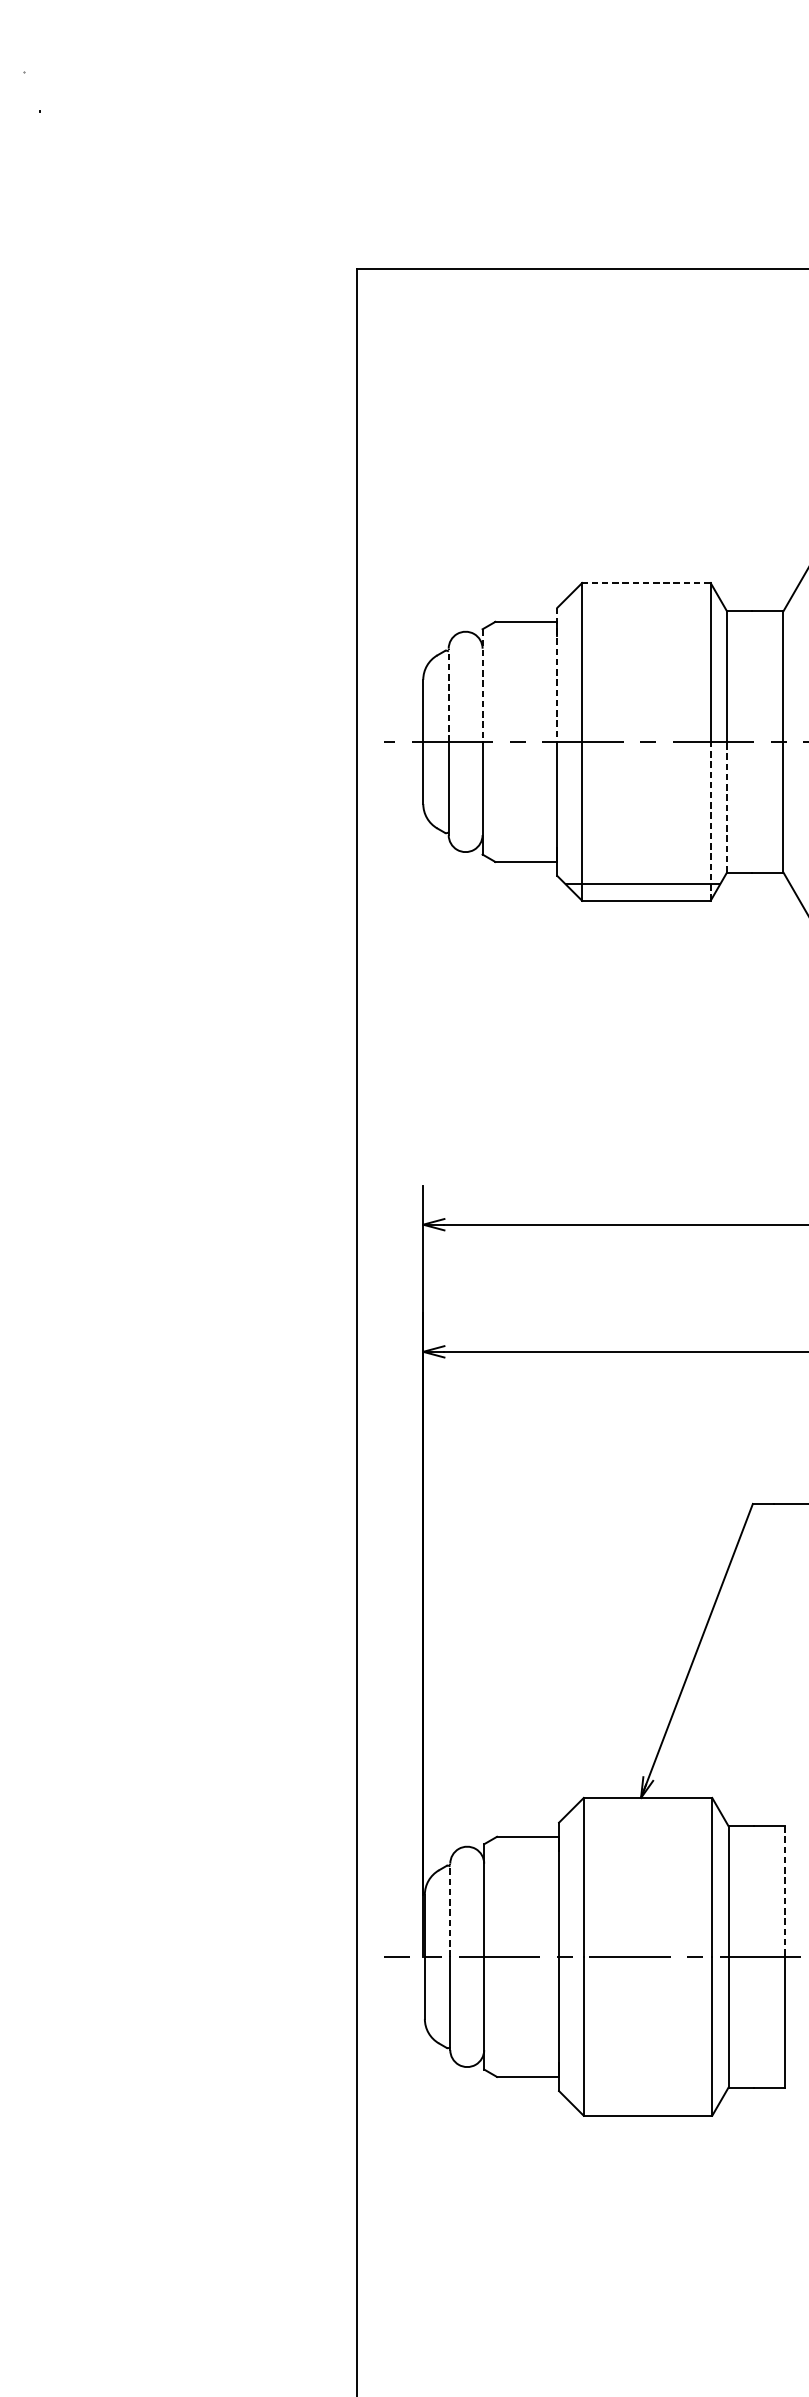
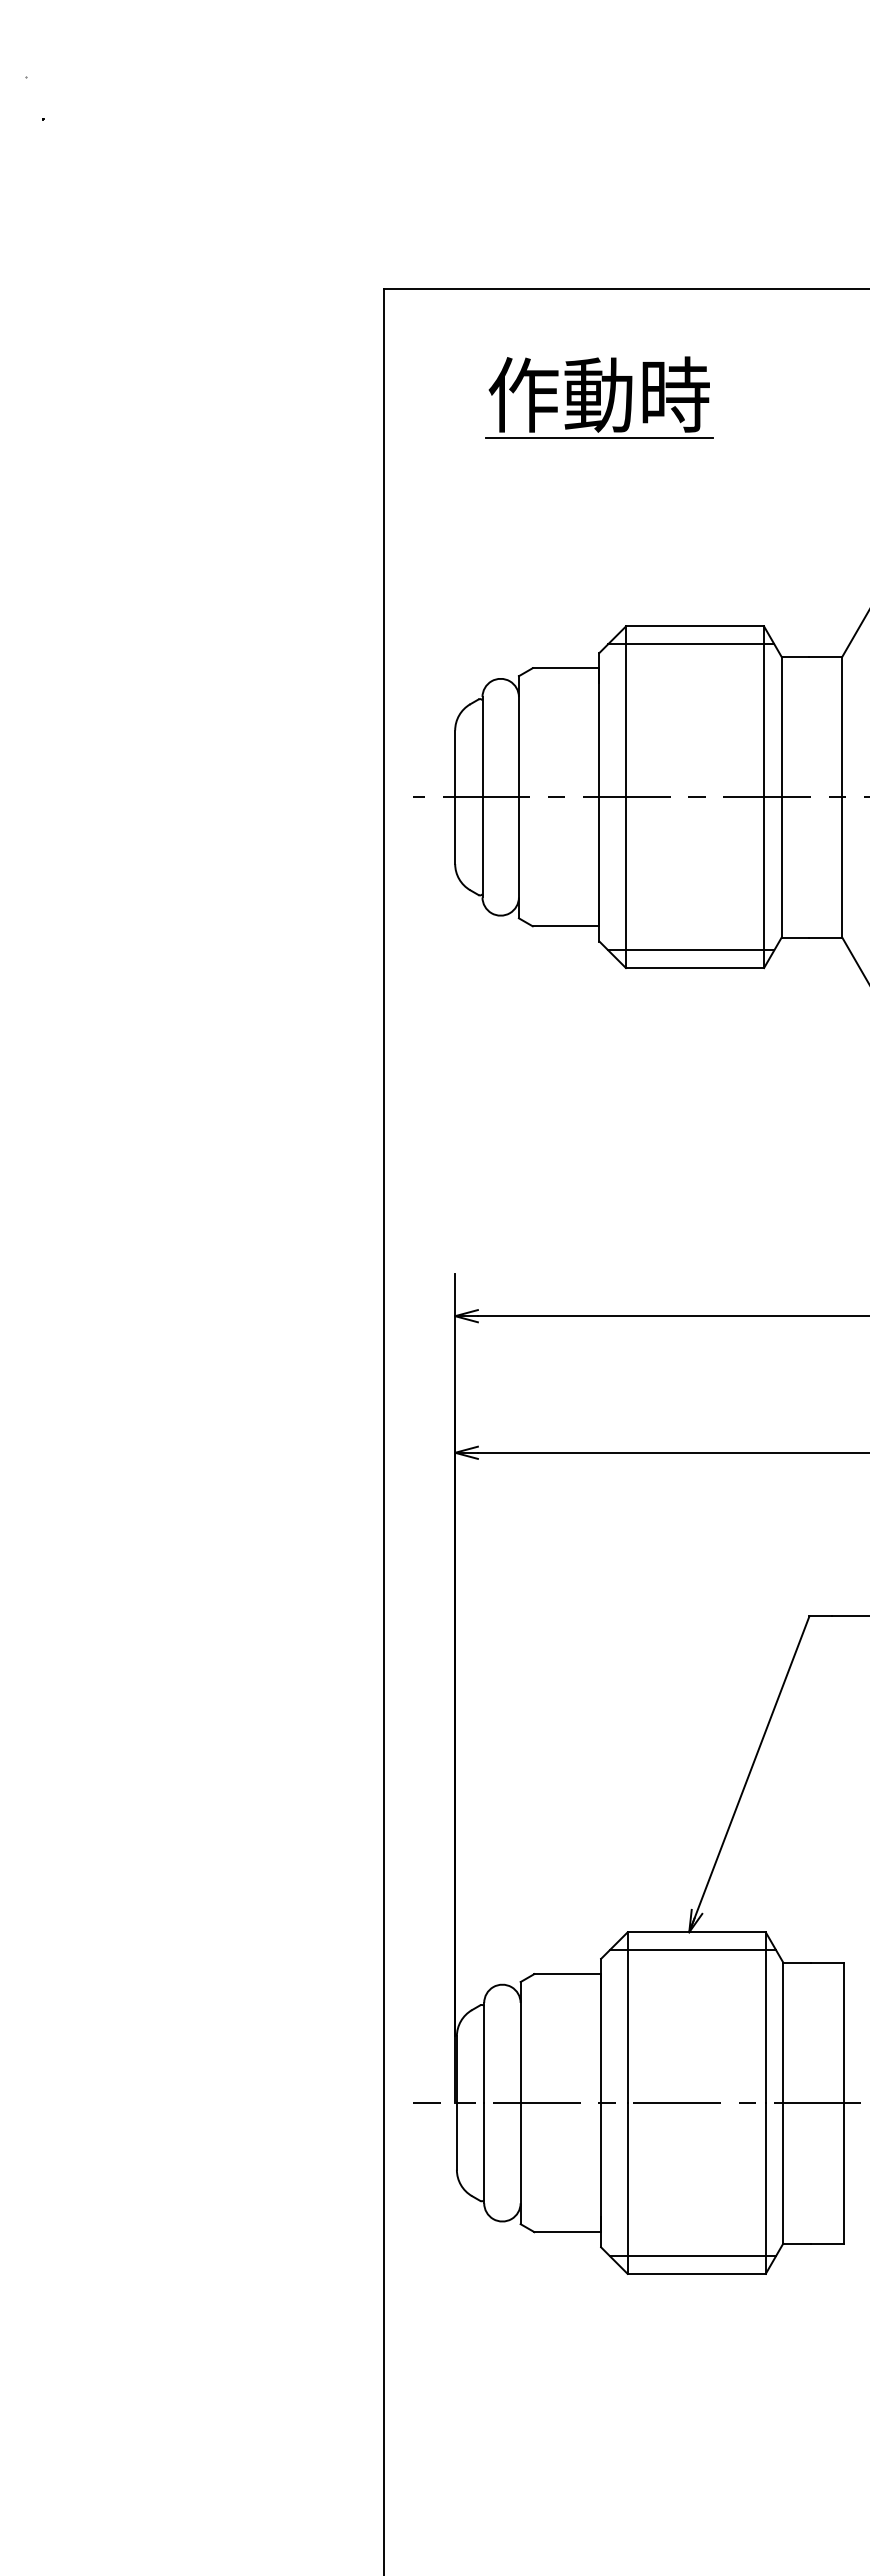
part: (557, 369) -> (599, 397), added
line: (645, 583) -> (694, 626), dashed -> solid
line: (643, 599) -> (691, 644), added
line: (557, 675) -> (599, 725), dashed -> solid
line: (482, 685) -> (518, 736), dashed -> solid
line: (448, 694) -> (482, 746), dashed -> solid
line: (726, 806) -> (781, 866), dashed -> solid
line: (711, 821) -> (764, 882), dashed -> solid
line: (644, 1813) -> (692, 1949), added
line: (785, 1892) -> (844, 2033), dashed -> solid
line: (450, 1909) -> (484, 2052), dashed -> solid
line: (644, 2099) -> (692, 2256), added

